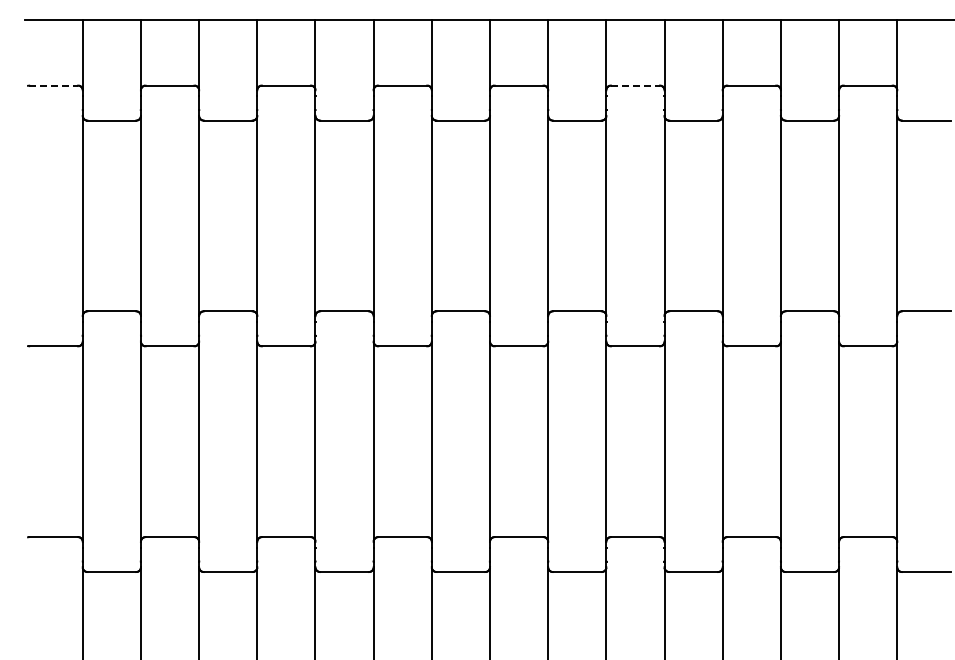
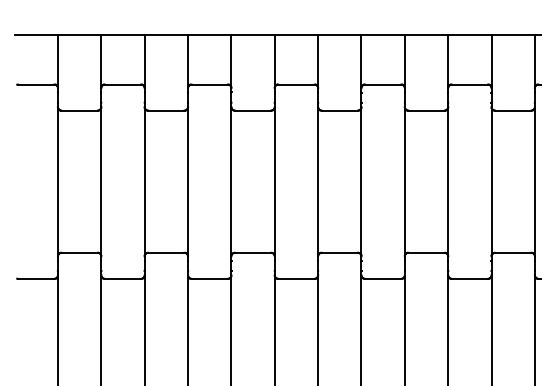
line: (54, 85) -> (36, 84), dashed -> solid
line: (635, 85) -> (469, 84), dashed -> solid

